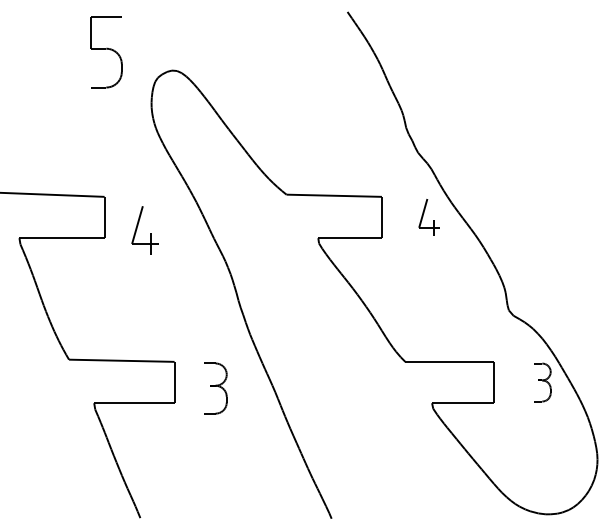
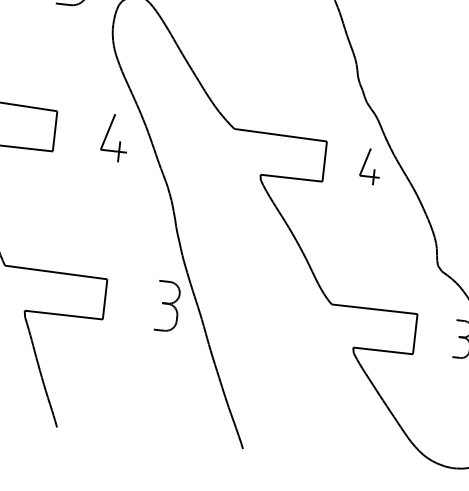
part: (150, 233) -> (119, 141), moved
part: (215, 388) -> (167, 306), moved

